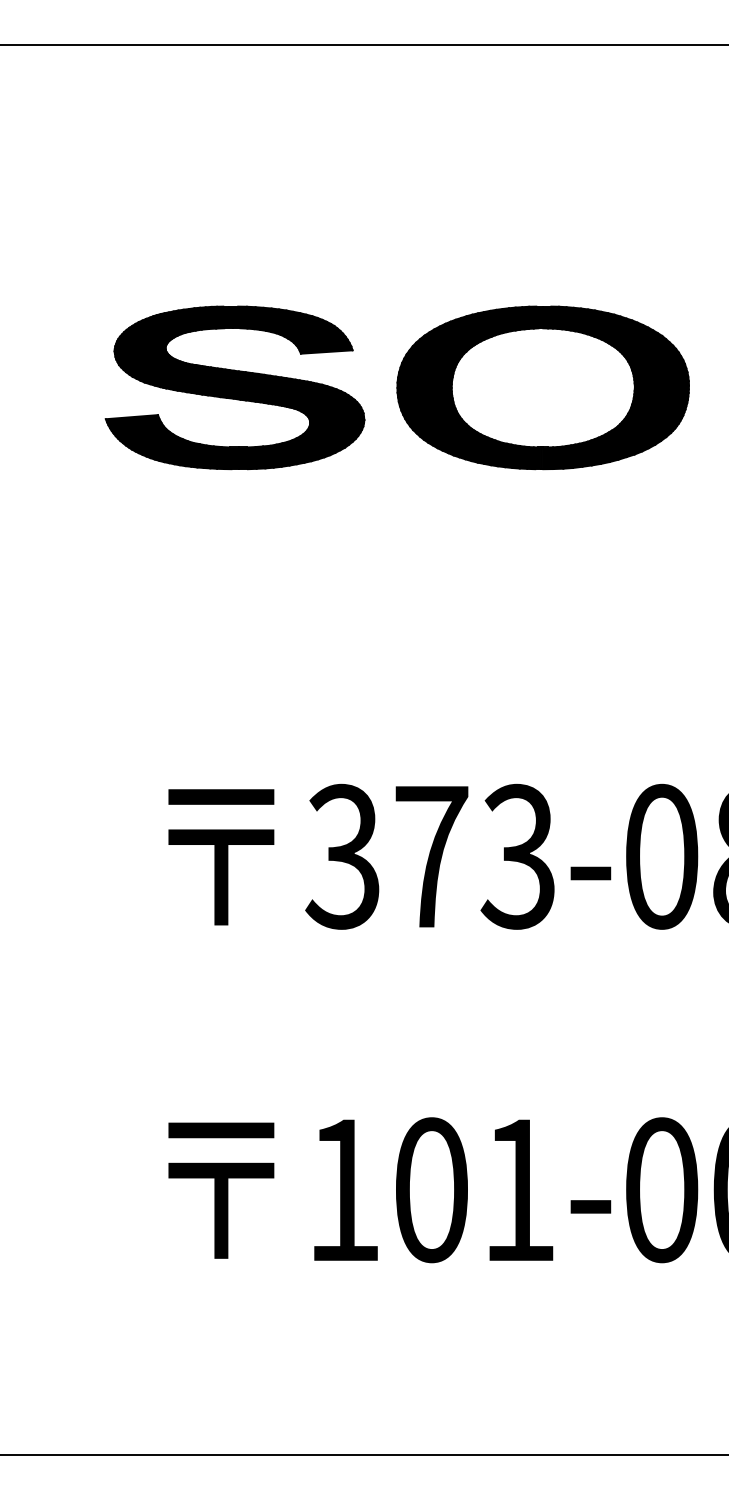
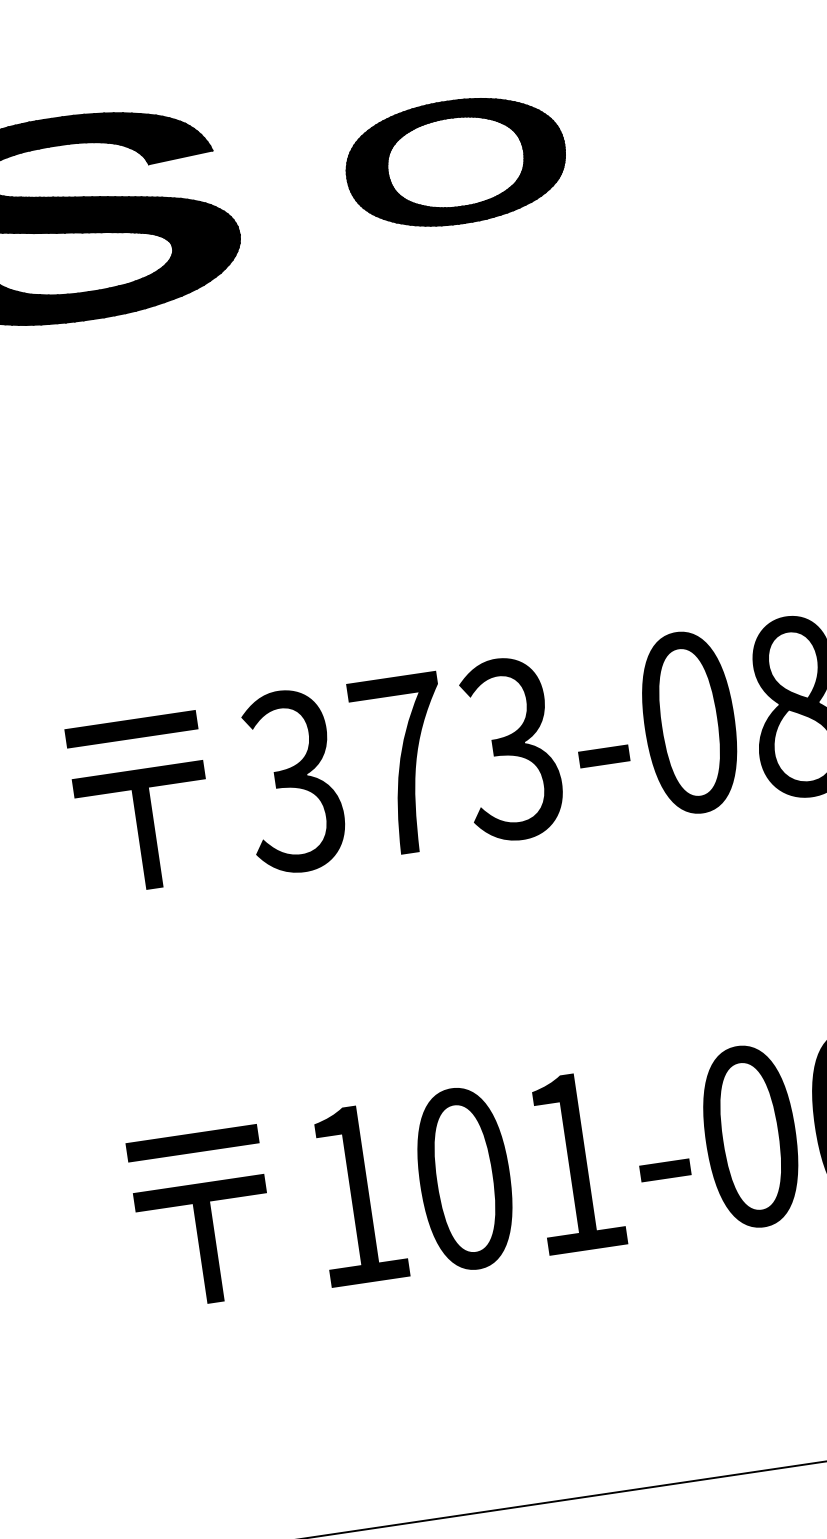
part: (542, 387) -> (455, 161), size x0.6

